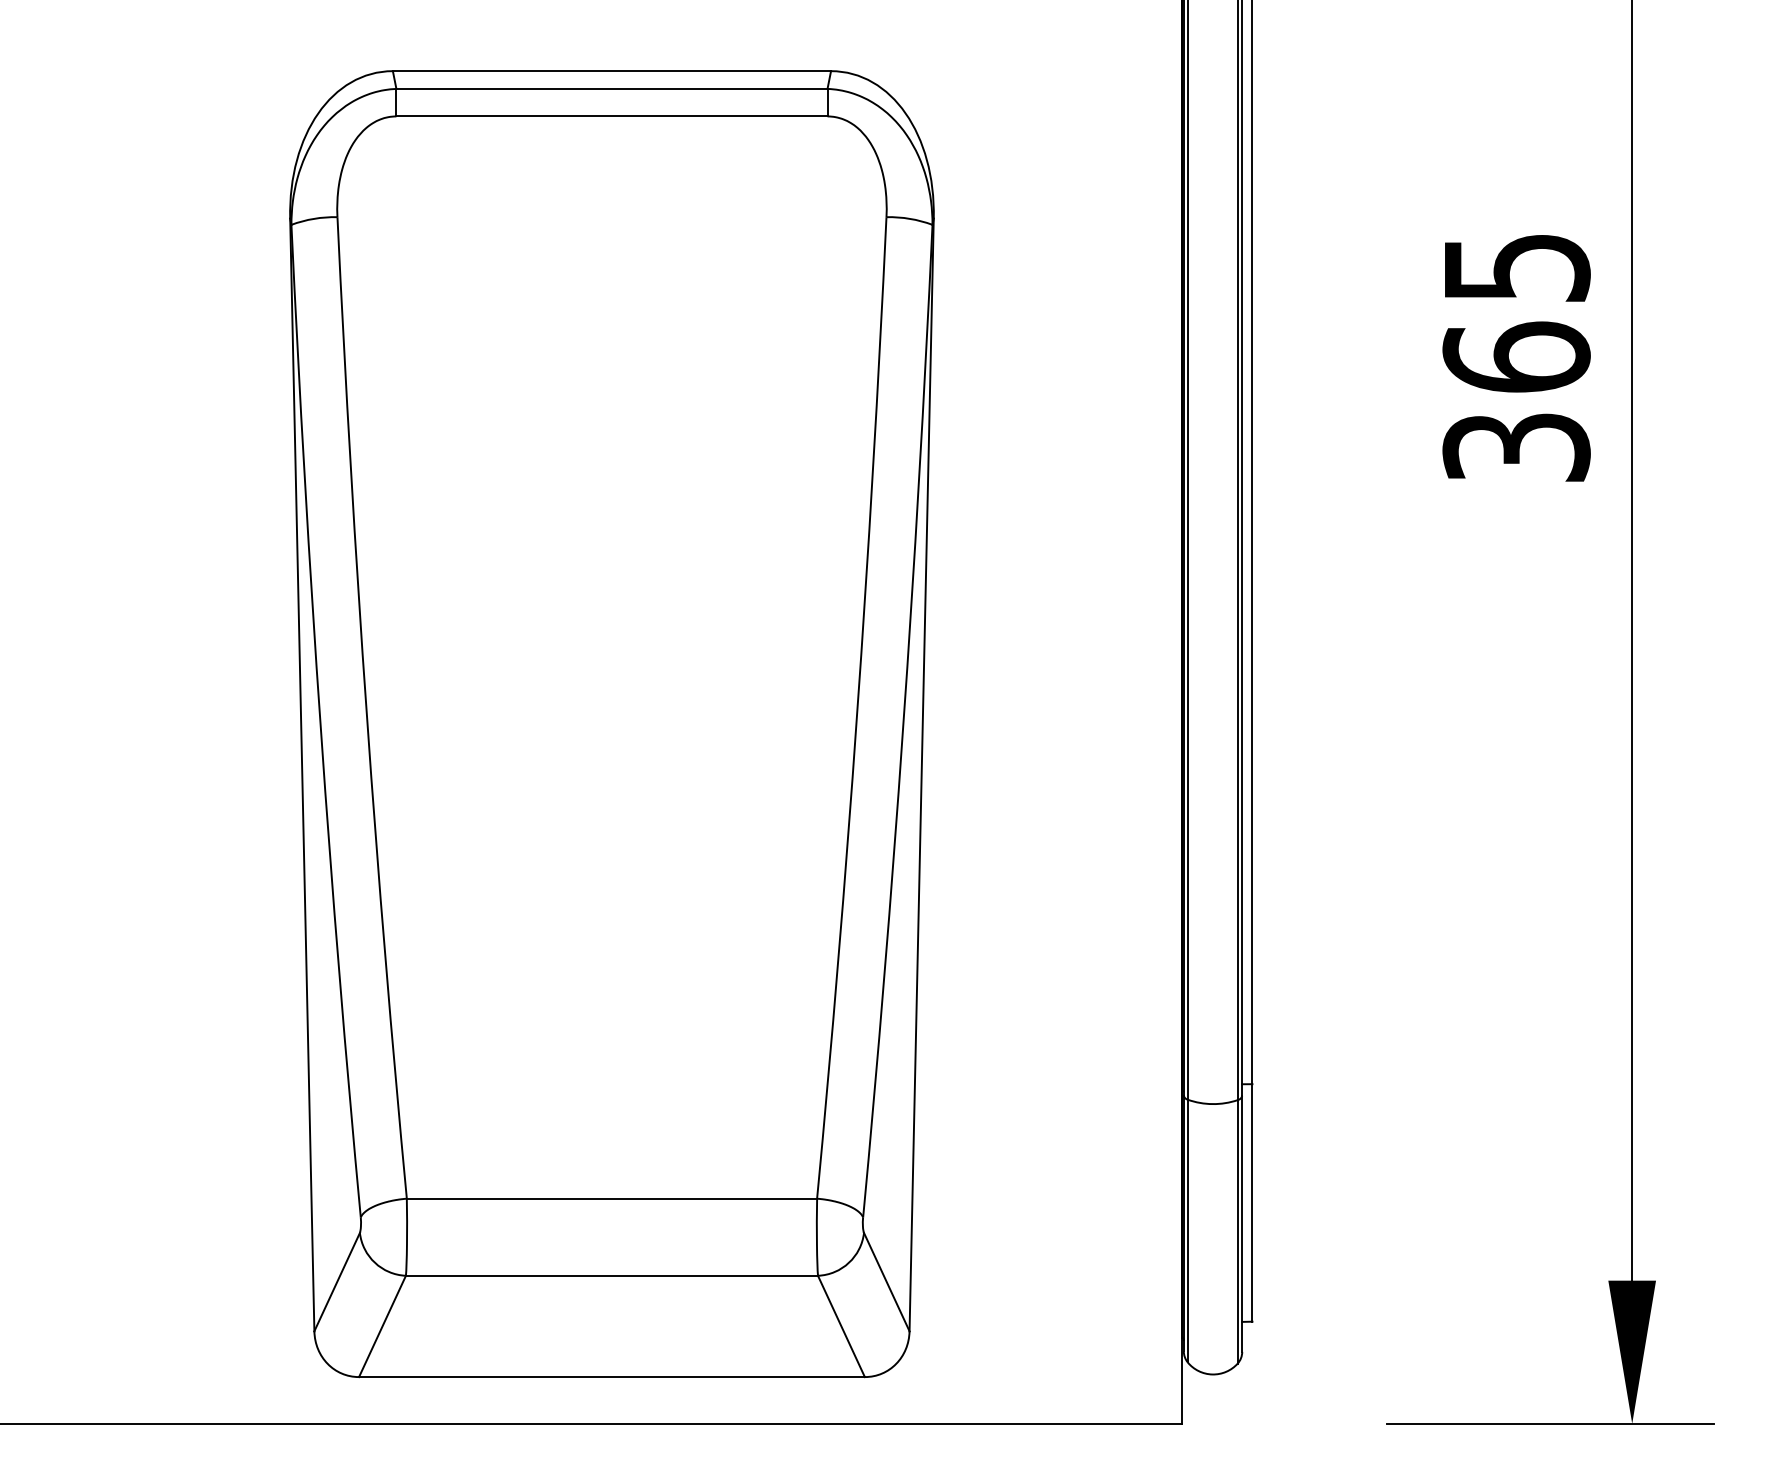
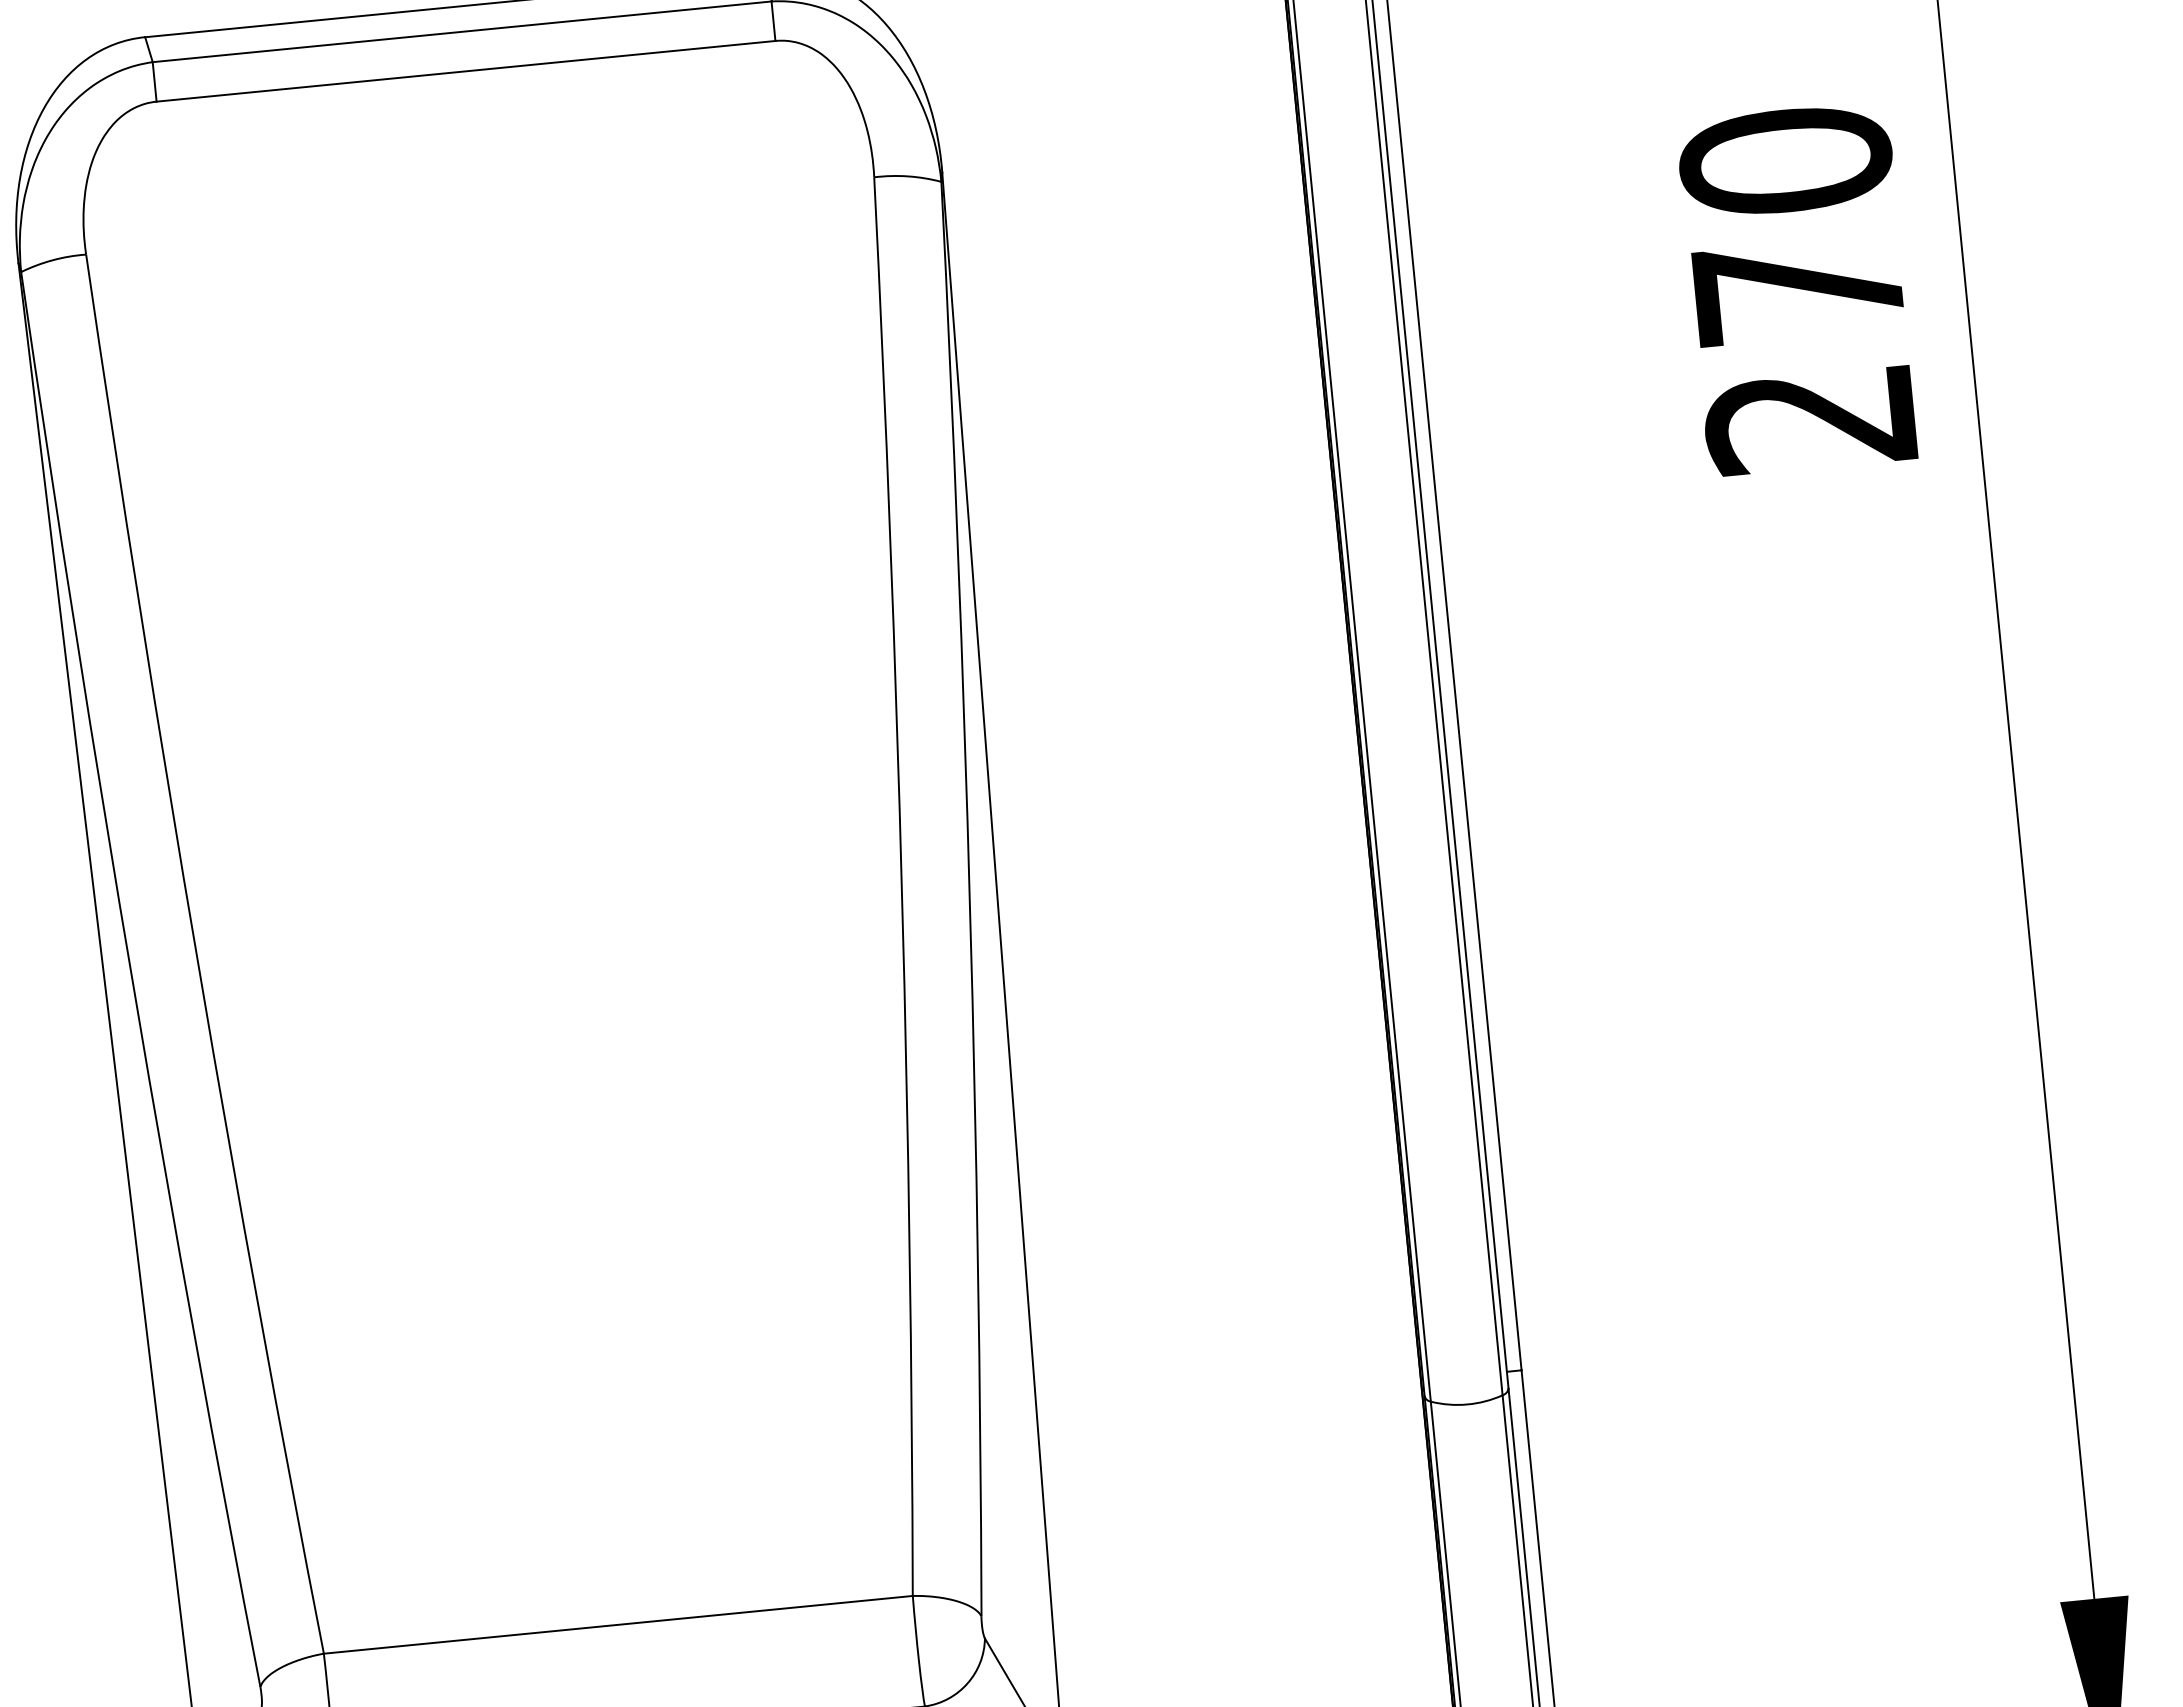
text: (1516, 356) -> (1798, 288), 365 -> 270

